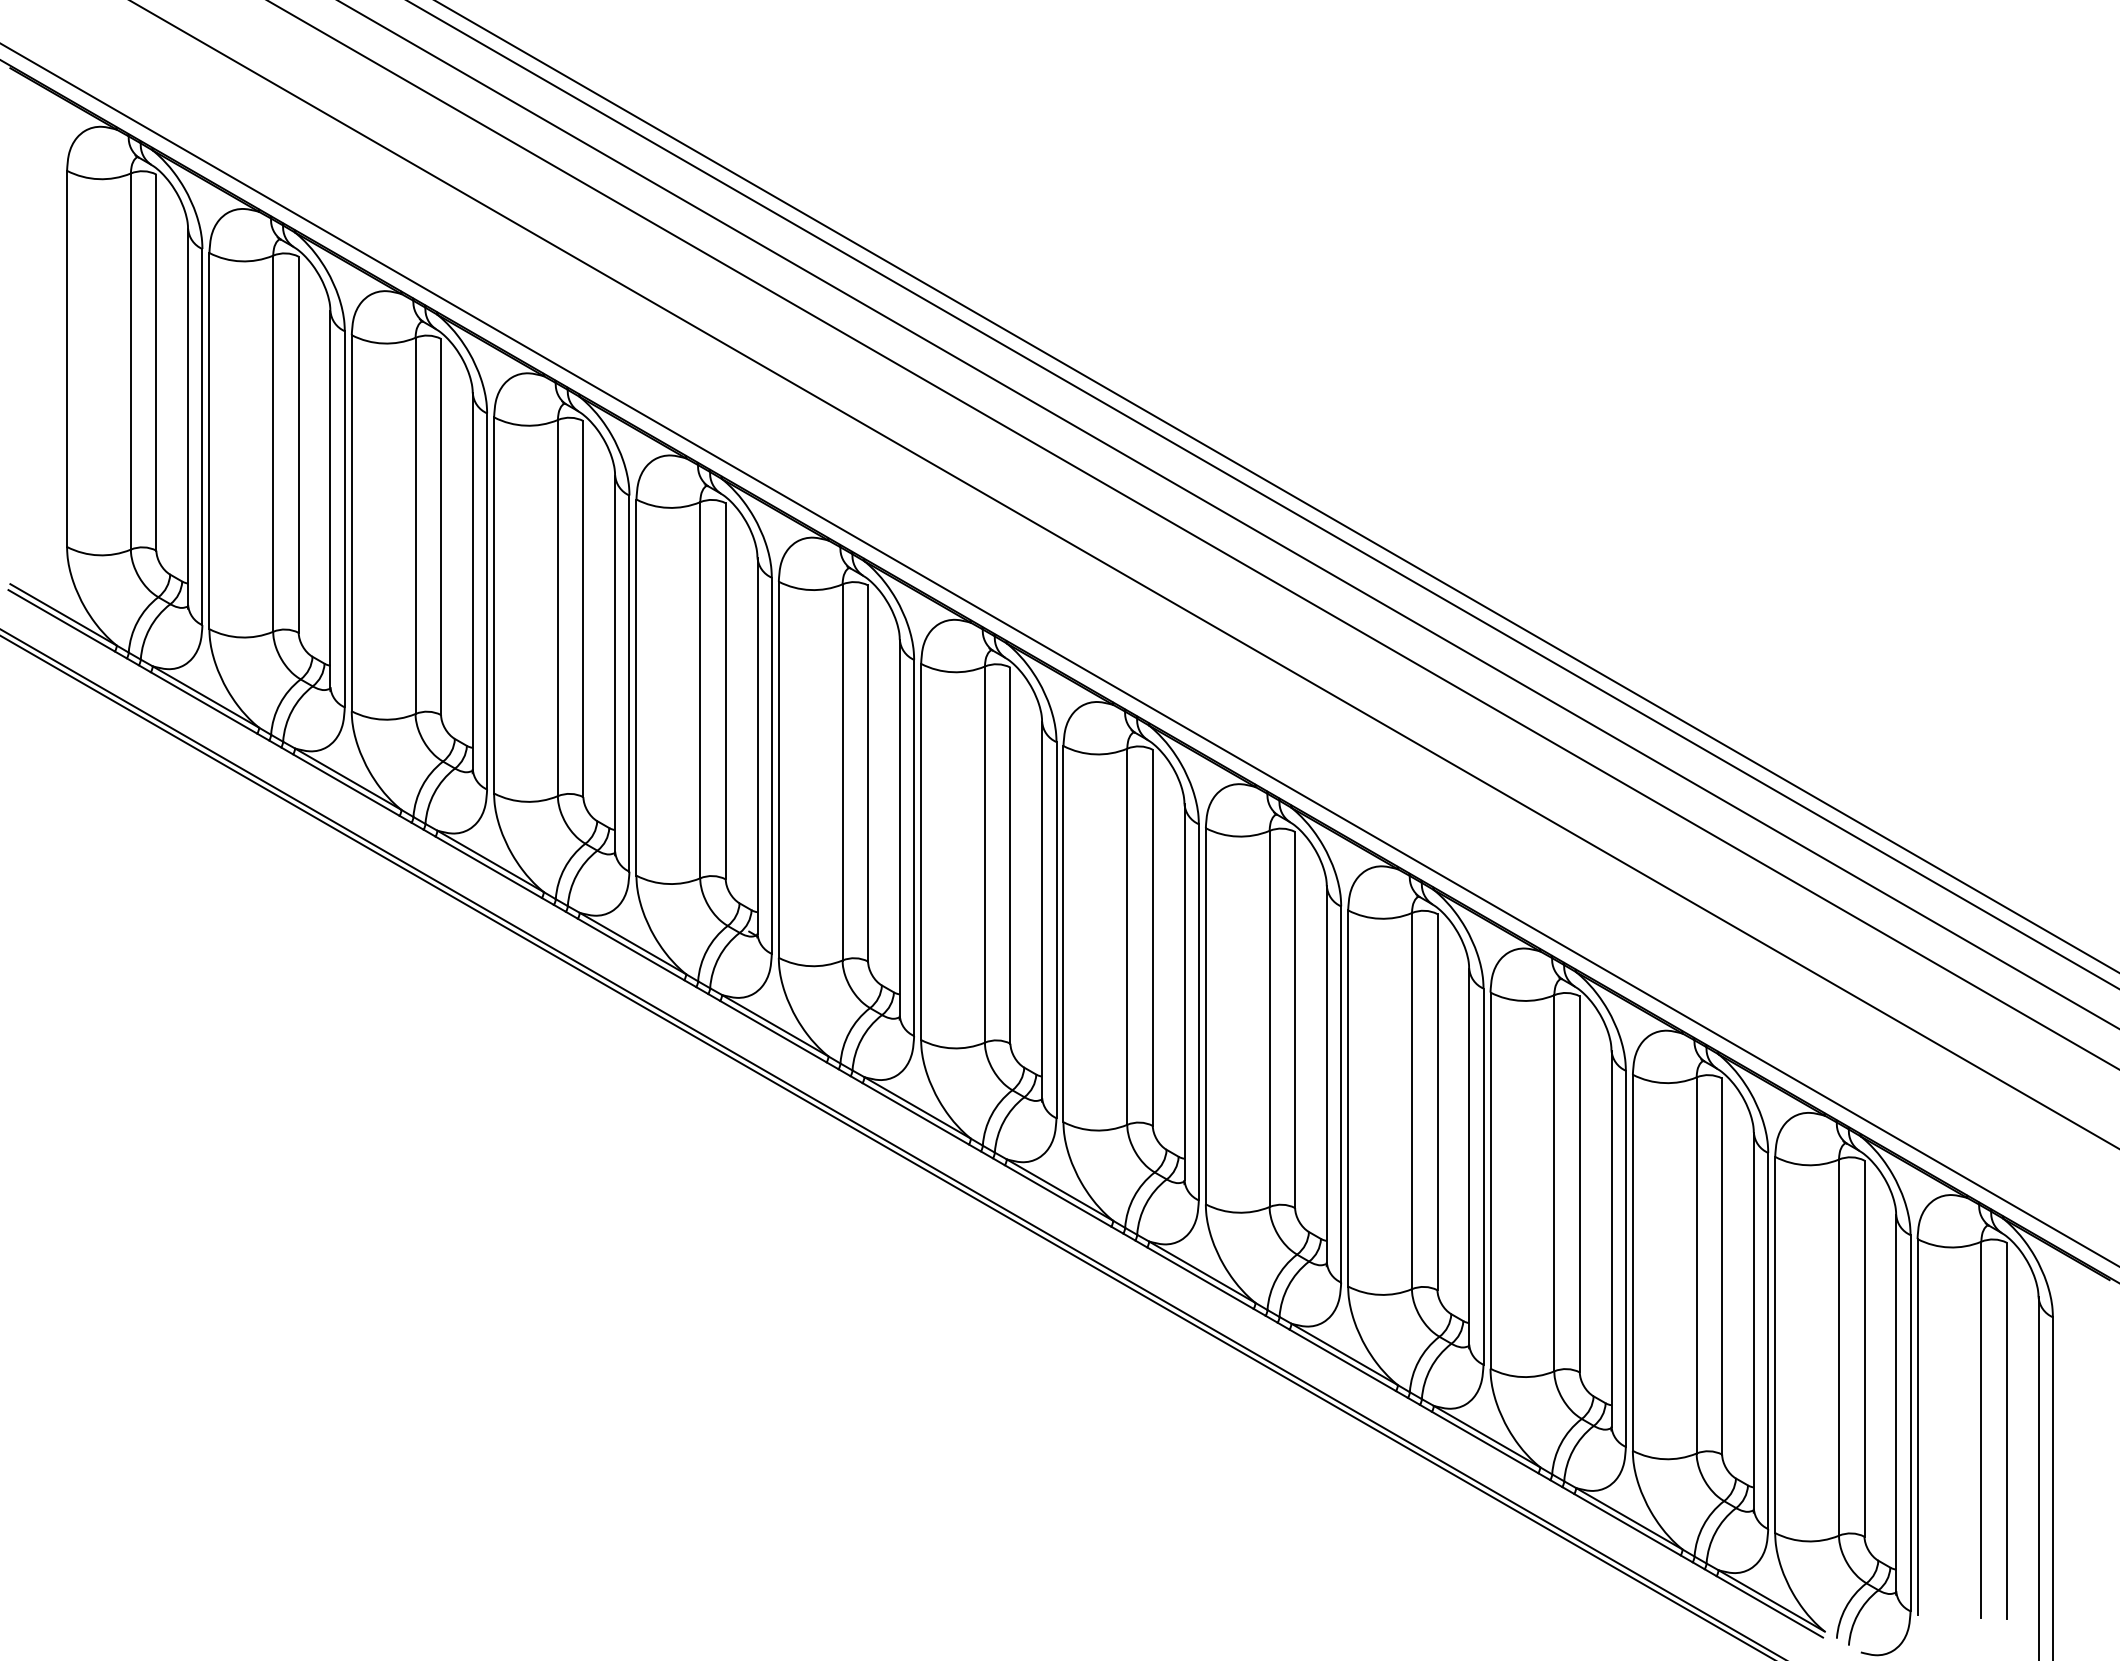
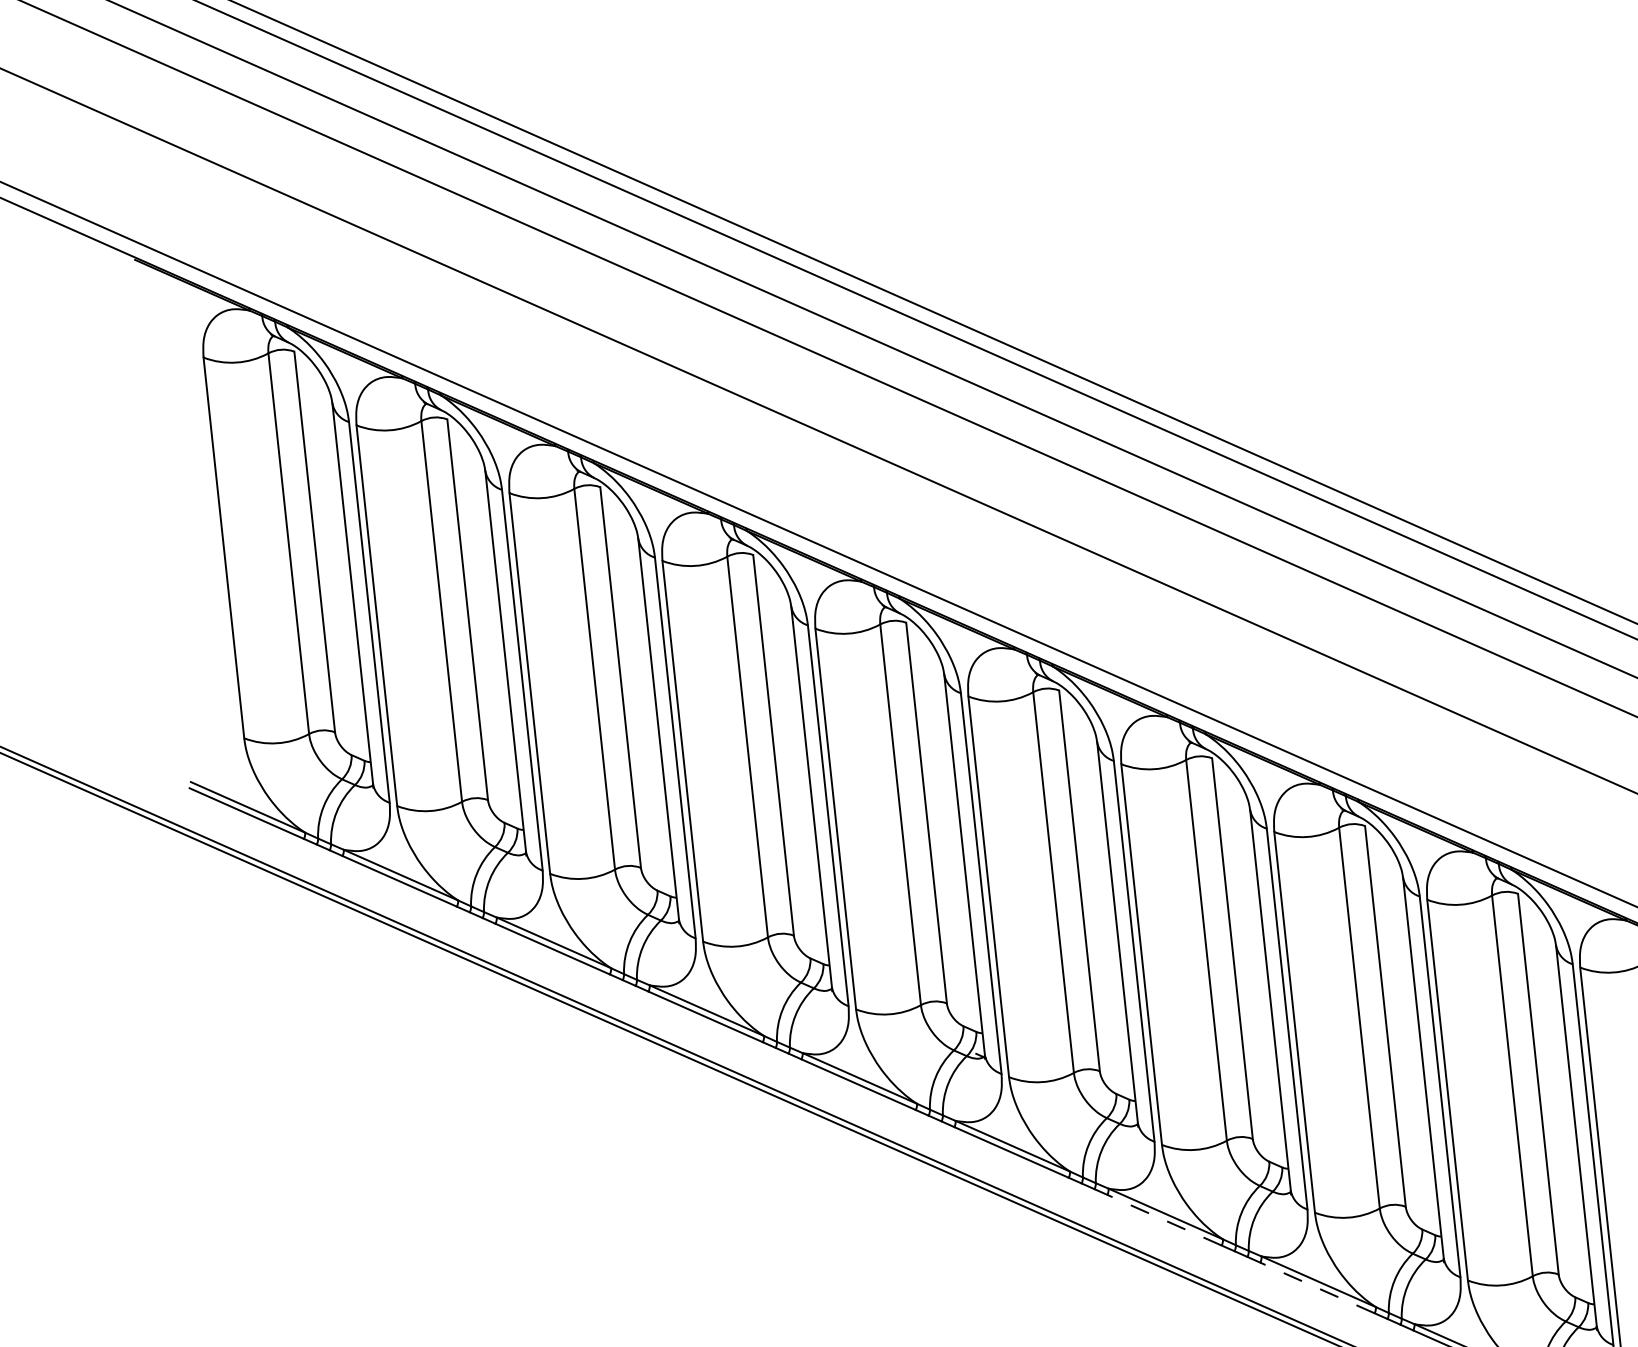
line: (915, 1113) -> (1164, 1219), solid -> dashed
line: (1057, 1195) -> (1316, 1287), solid -> dashed

